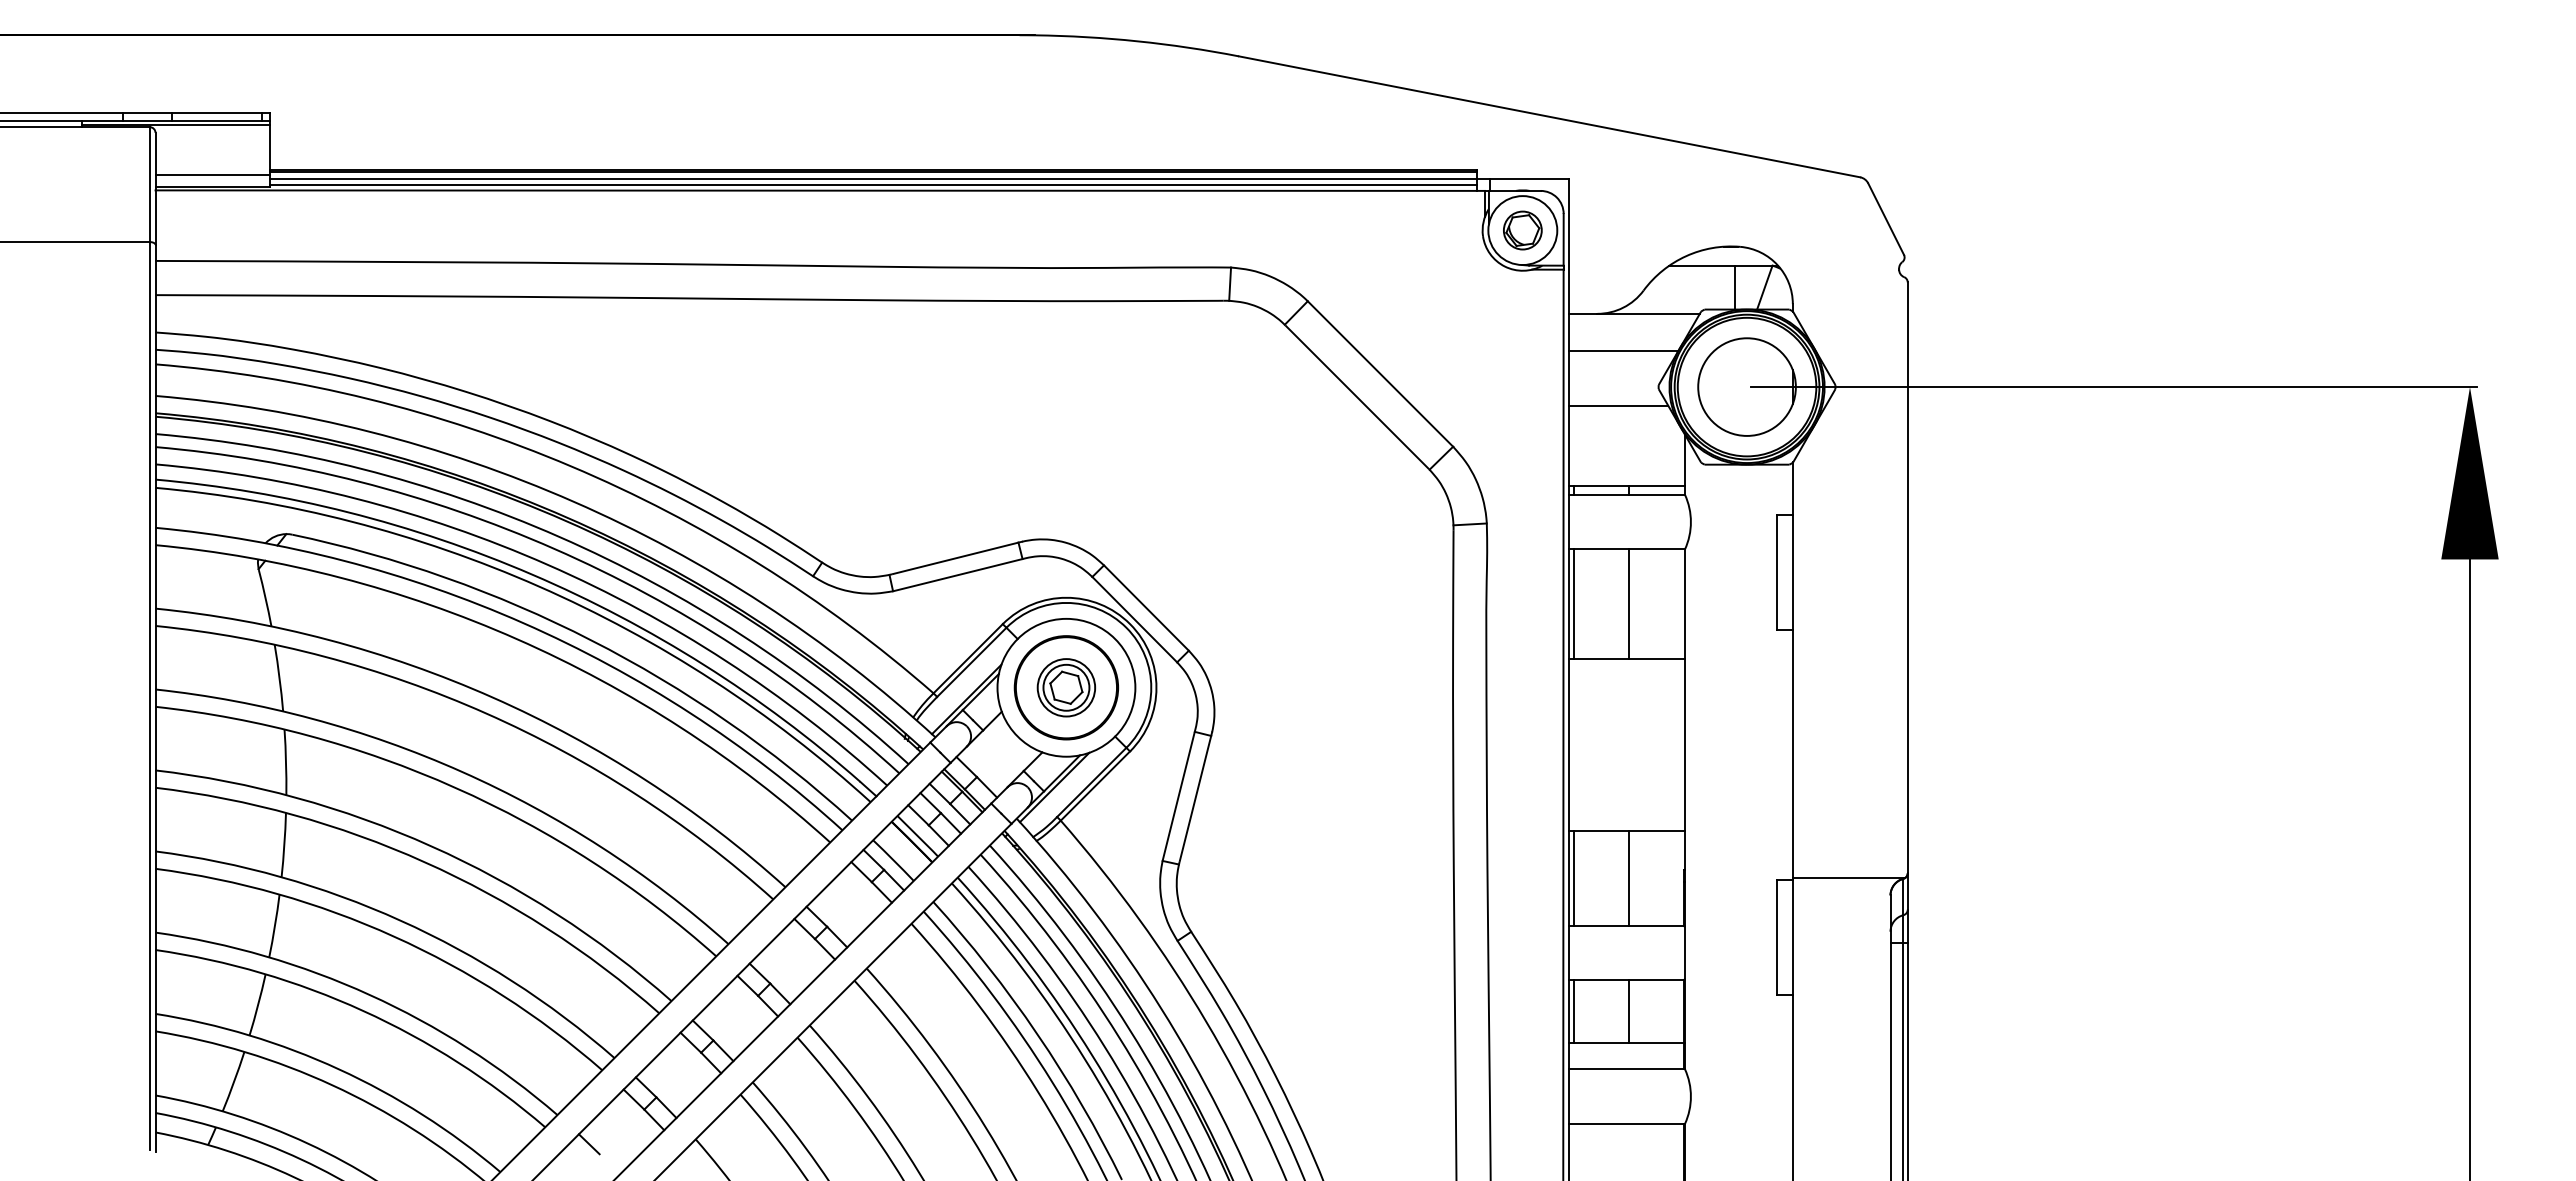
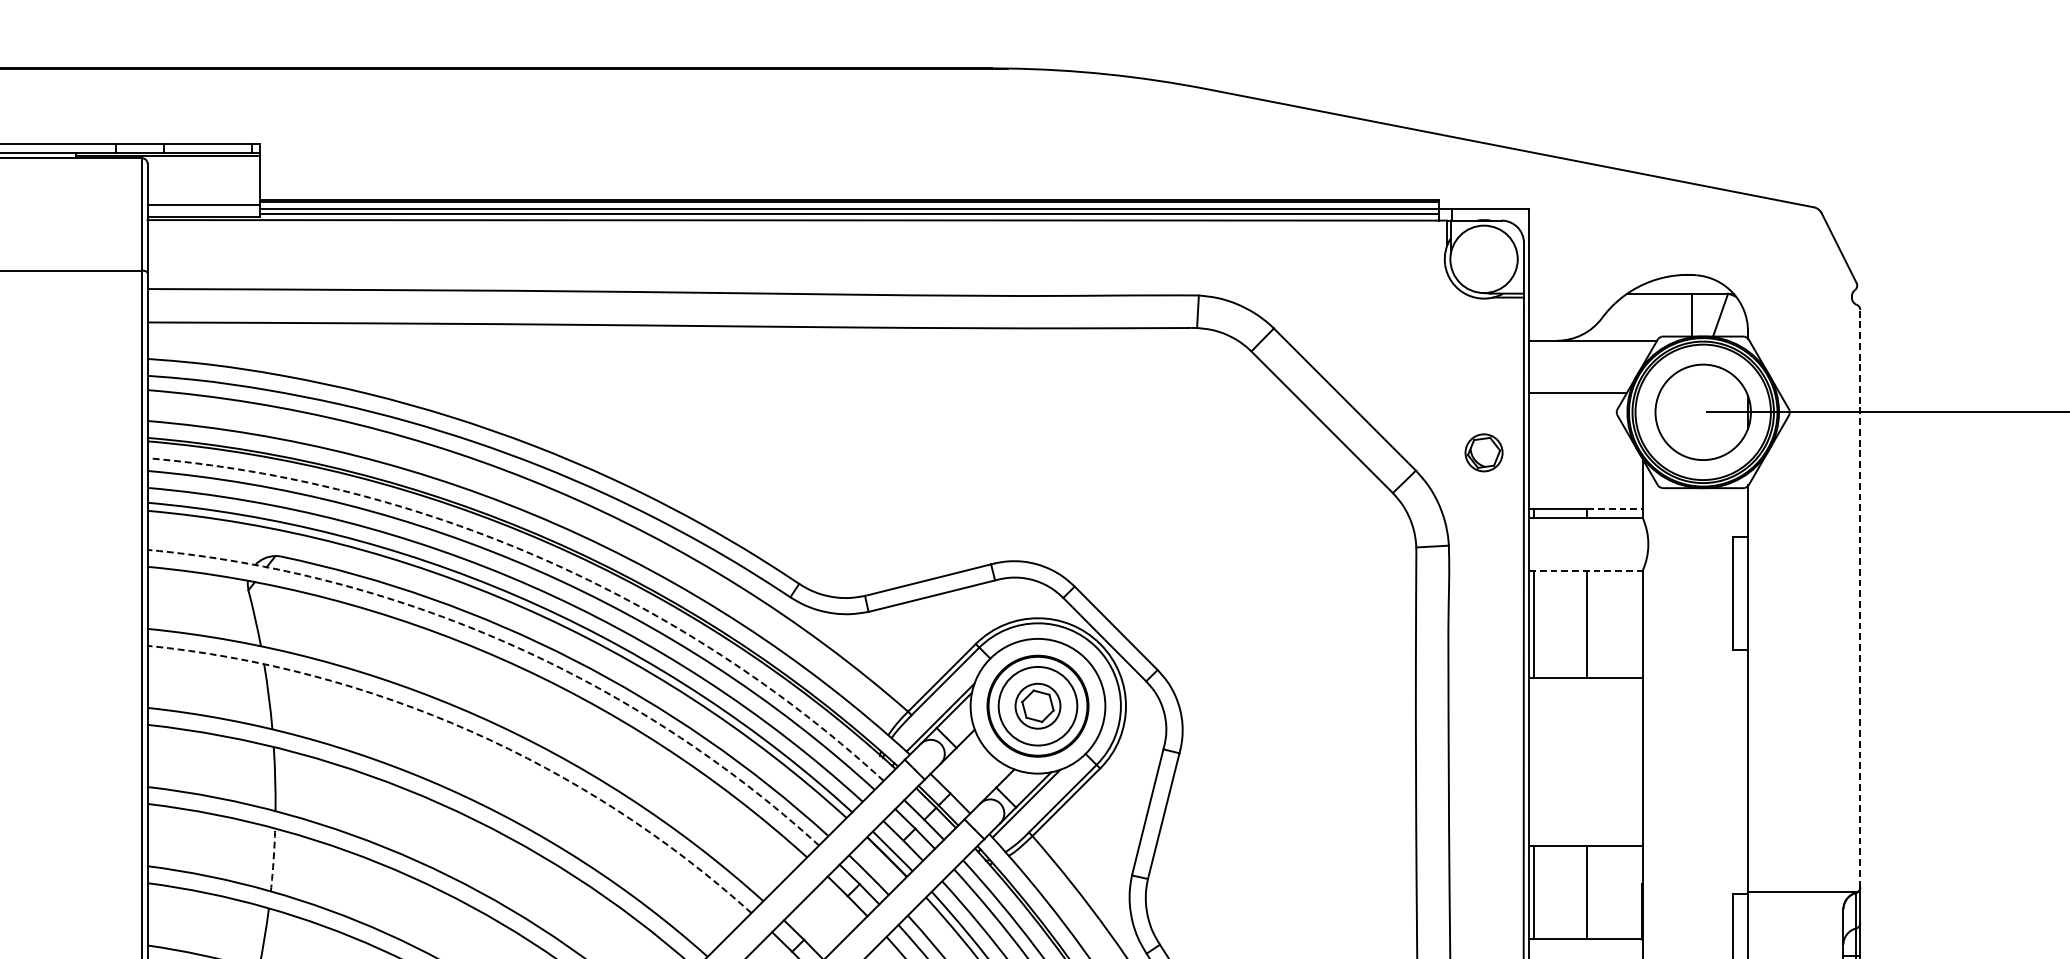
part: (1522, 230) -> (1483, 452), moved
line: (1623, 351) -> (1582, 377), removed
line: (1618, 405) -> (1577, 393), moved
line: (1657, 486) -> (1615, 509), solid -> dashed
arc: (559, 536) -> (542, 558), solid -> dashed
line: (1627, 549) -> (1586, 571), solid -> dashed
line: (1907, 577) -> (1860, 598), solid -> dashed
arc: (523, 623) -> (507, 643), solid -> dashed
circle: (1066, 687) -> (1038, 705), size x1.4
arc: (486, 713) -> (471, 731), solid -> dashed
arc: (284, 845) -> (273, 860), solid -> dashed

